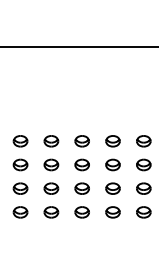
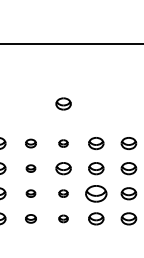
part: (81, 103) -> (62, 103), added
part: (51, 141) -> (31, 143), size x0.7
part: (81, 141) -> (62, 143), size x0.6
part: (51, 164) -> (31, 168), size x0.6
part: (51, 188) -> (31, 193), size x0.6
part: (81, 188) -> (62, 193), size x0.6
part: (112, 188) -> (95, 193), size x1.4
part: (51, 212) -> (31, 218), size x0.7
part: (81, 212) -> (62, 218), size x0.6

